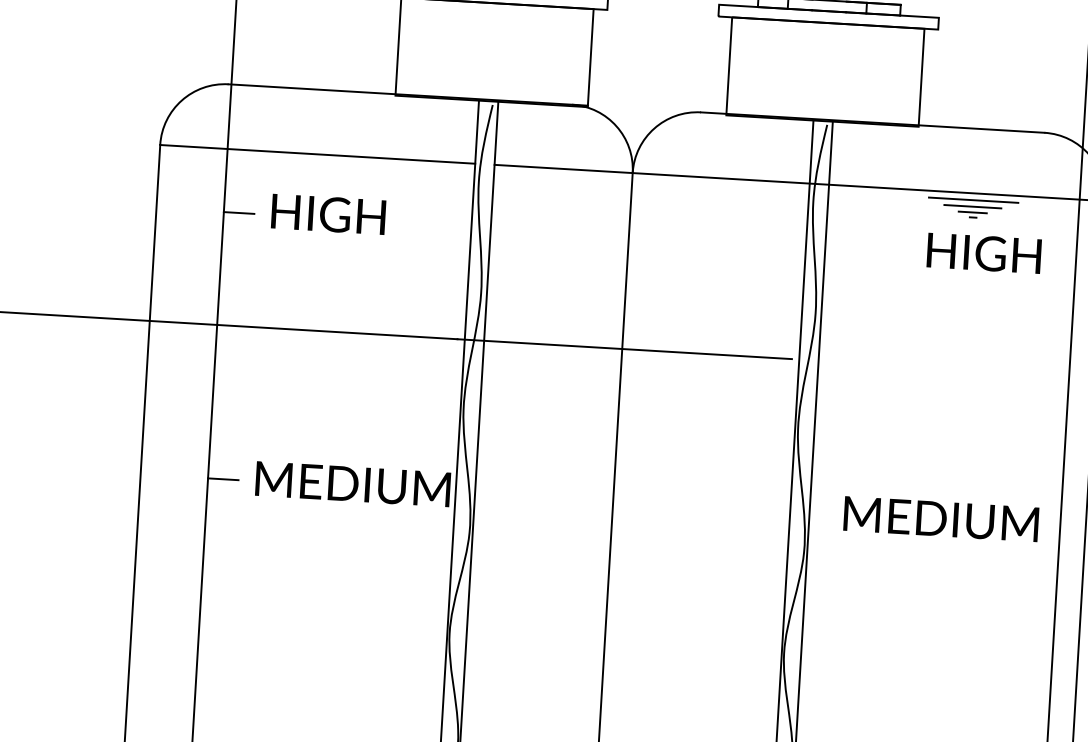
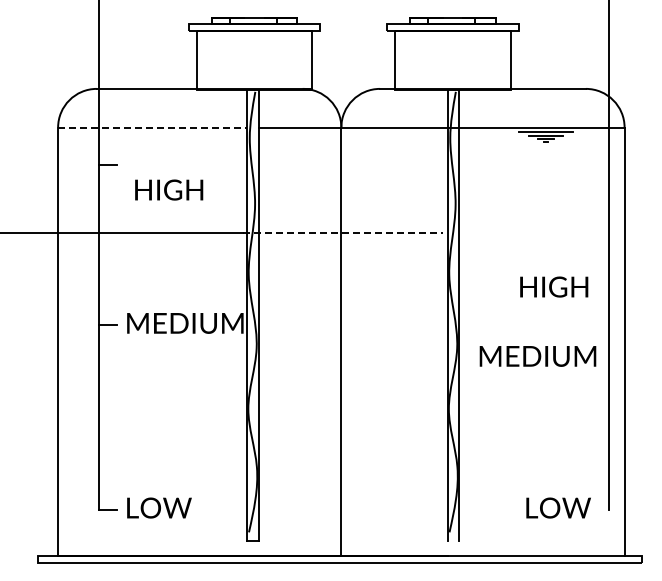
line: (319, 154) -> (153, 127), solid -> dashed
text: (329, 213) -> (169, 189), moved
text: (984, 252) -> (554, 286), moved
line: (625, 349) -> (343, 233), solid -> dashed
text: (940, 519) -> (537, 356), moved

